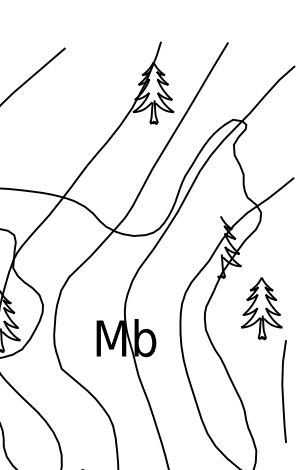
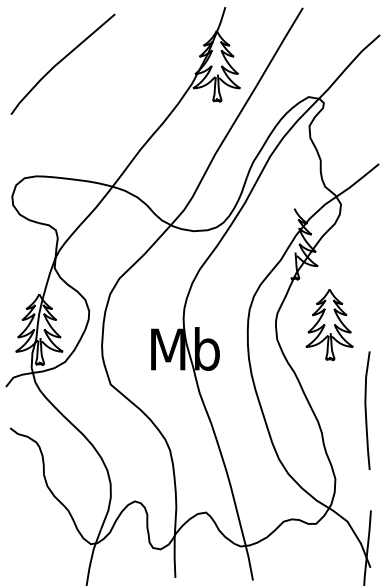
part: (261, 309) -> (329, 325), moved

